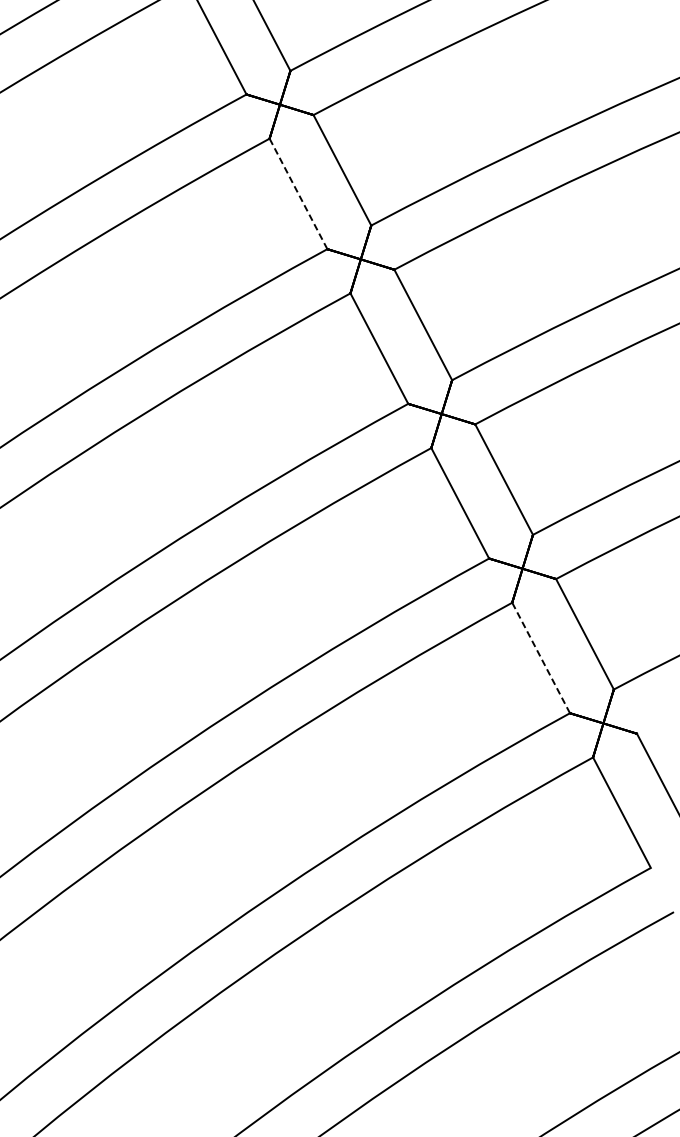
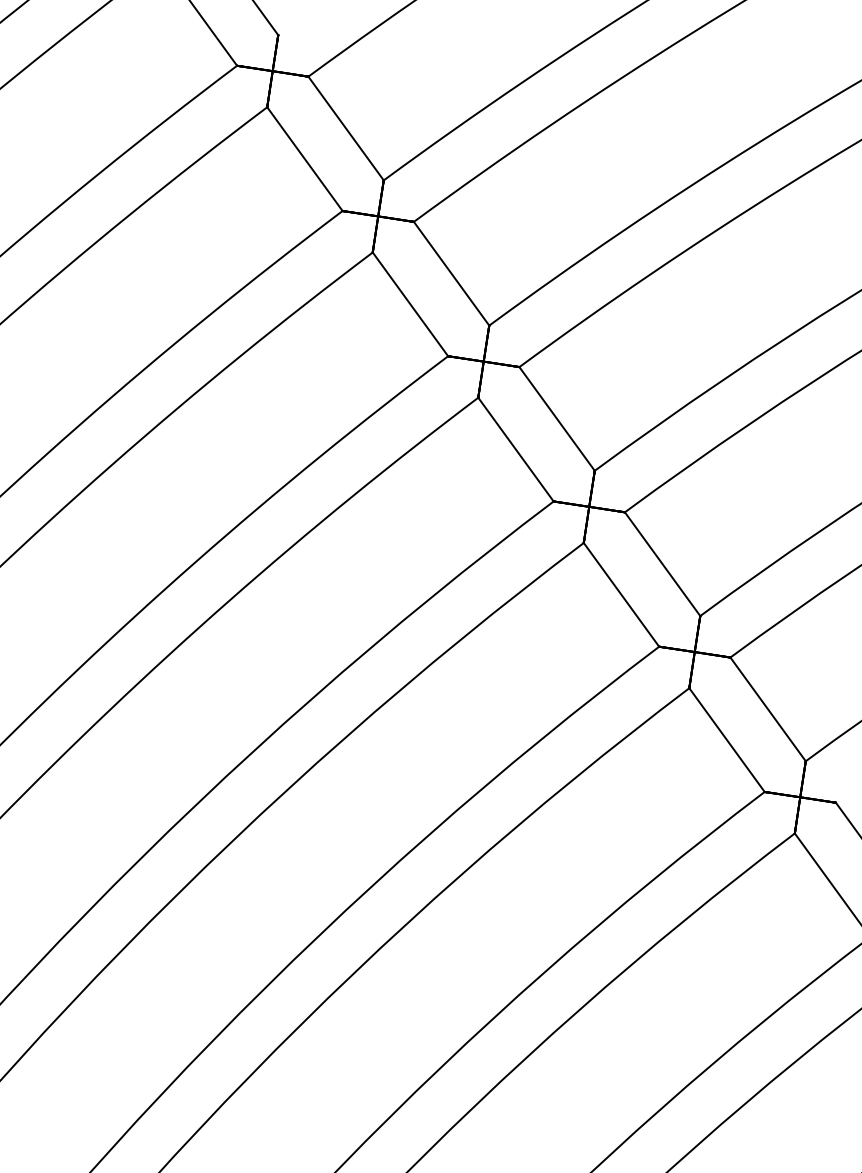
line: (298, 193) -> (410, 303), dashed -> solid
line: (540, 657) -> (726, 739), dashed -> solid

